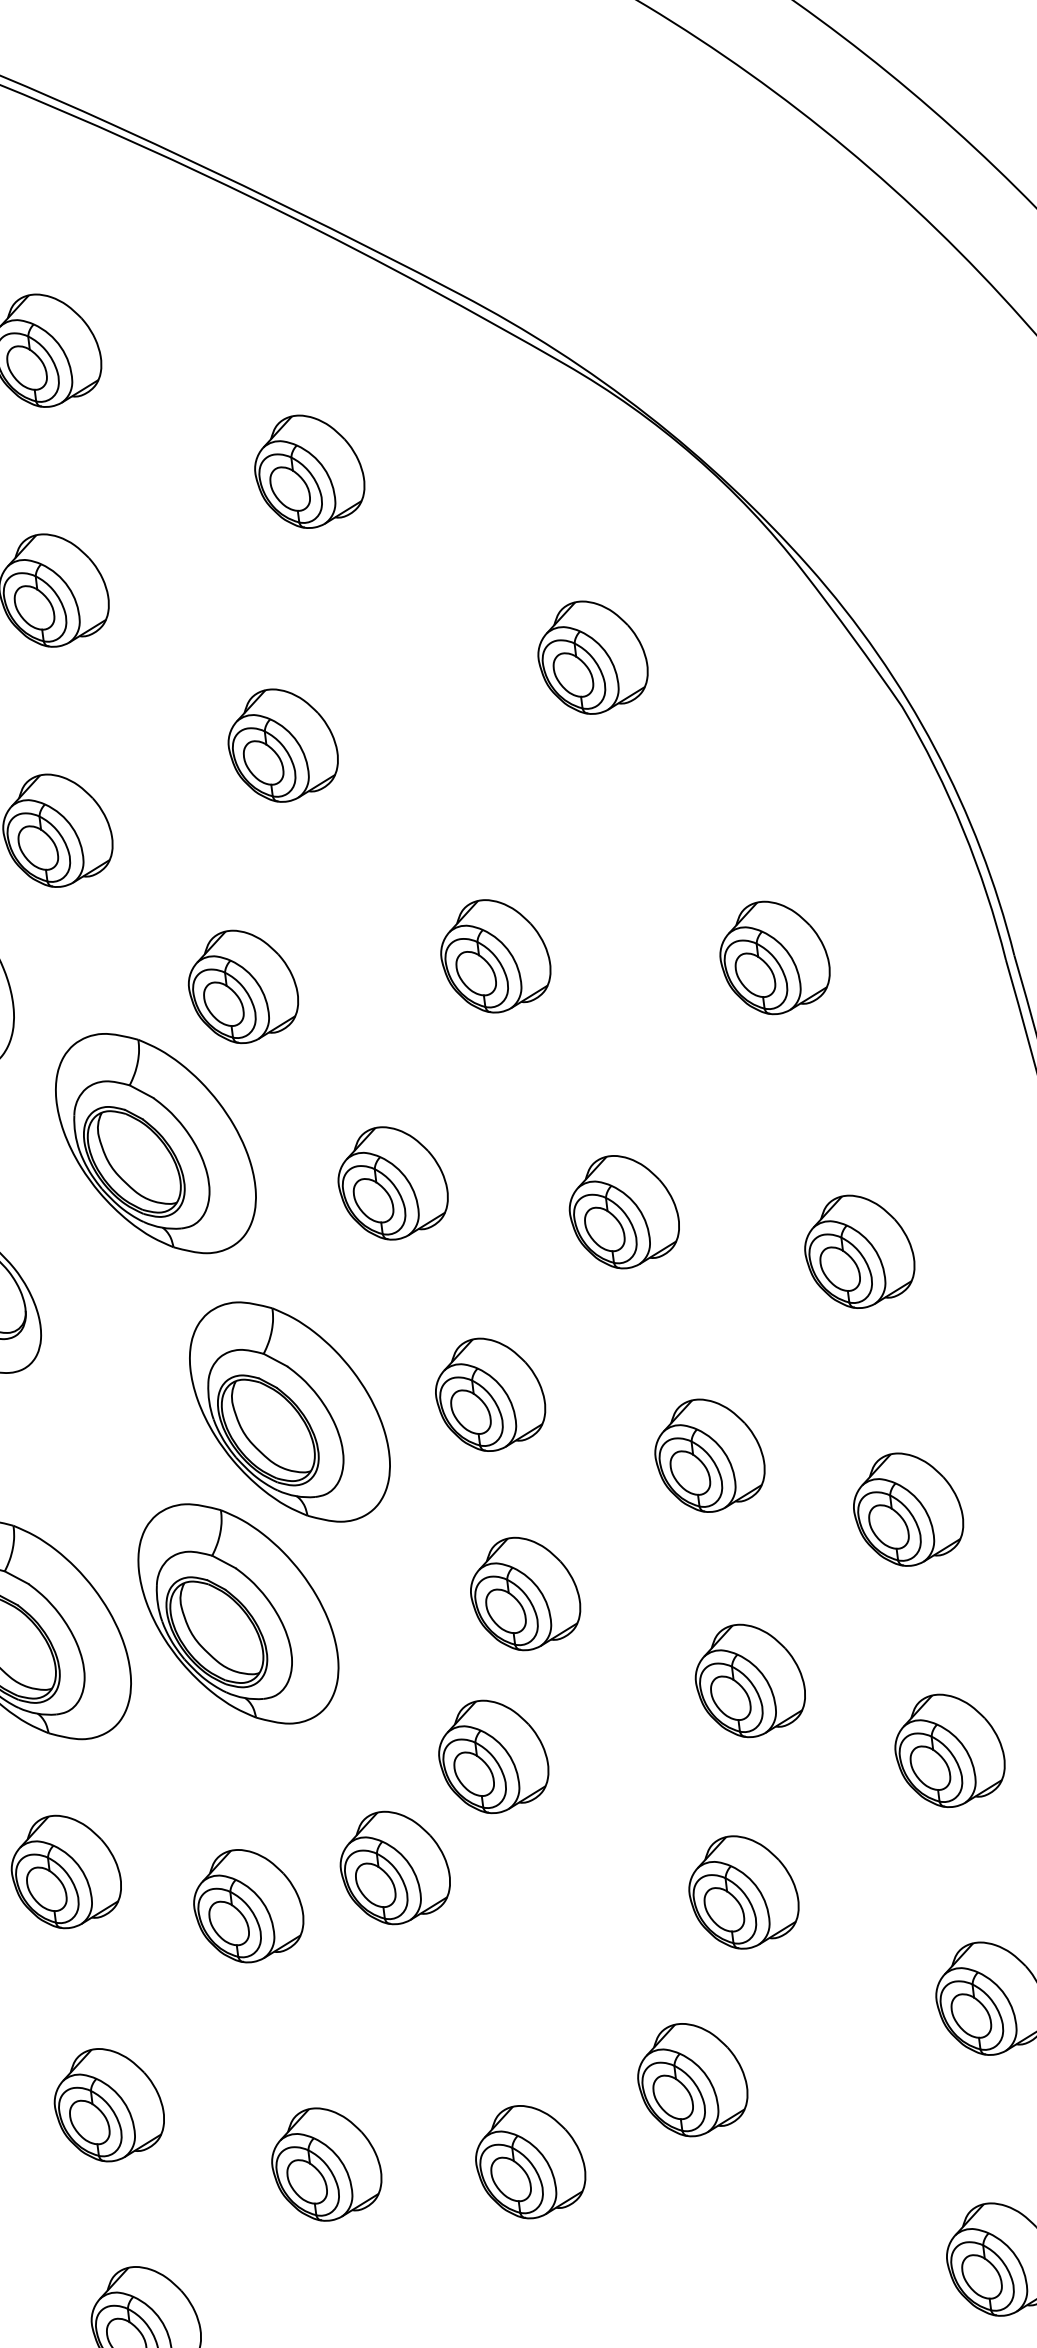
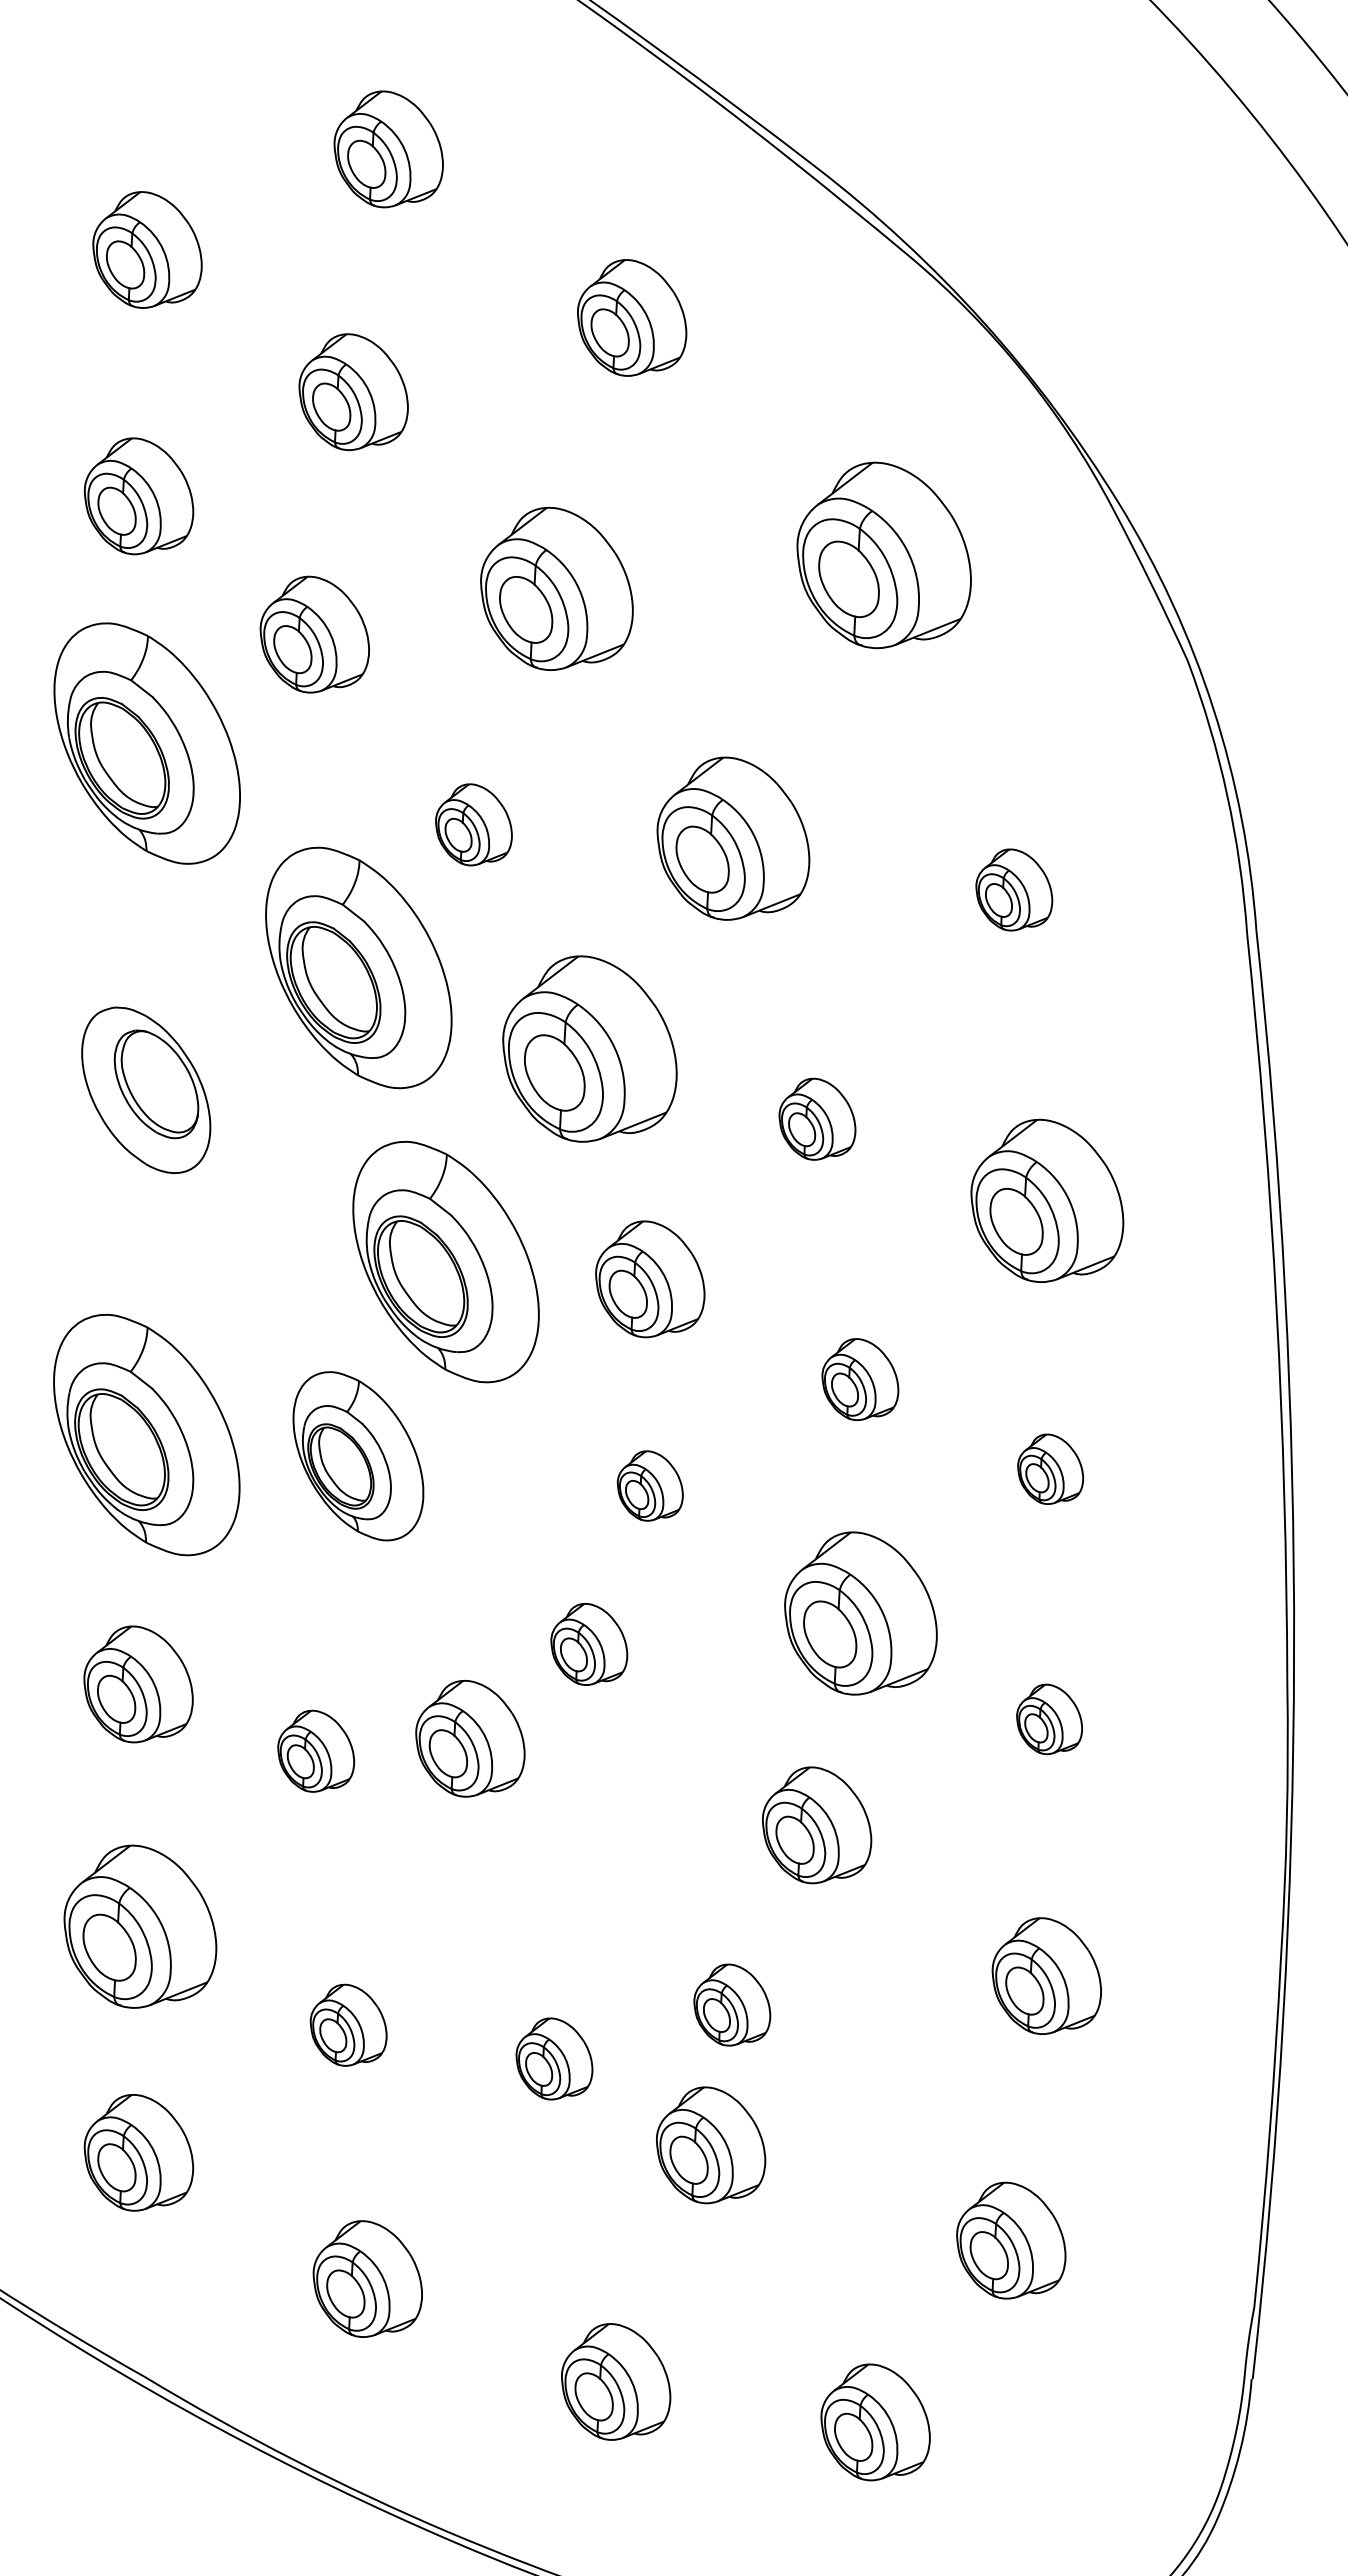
part: (592, 656) -> (884, 555), size x1.6
part: (281, 744) -> (556, 588), size x1.4
part: (494, 955) -> (733, 838), size x1.4
part: (774, 956) -> (1014, 889), size x0.7
part: (242, 985) -> (473, 824), size x0.7
part: (391, 1182) -> (589, 1049), size x1.6
part: (623, 1211) -> (817, 1119), size x0.7
part: (858, 1250) -> (1047, 1200), size x1.4
part: (709, 1454) -> (860, 1379), size x0.7
part: (907, 1509) -> (1050, 1469), size x0.6
part: (524, 1592) -> (650, 1485), size x0.6
part: (238, 1614) -> (358, 1456), size x0.7
part: (749, 1680) -> (861, 1613), size x1.4
part: (948, 1750) -> (1049, 1719), size x0.6
part: (493, 1756) -> (589, 1644), size x0.7
part: (248, 1905) -> (316, 1751), size x0.7
part: (691, 2078) -> (732, 2004), size x0.7
part: (108, 2104) -> (140, 1926), size x1.4
part: (529, 2160) -> (554, 2058), size x0.7
part: (325, 2164) -> (348, 2025), size x0.7
part: (695, 2218) -> (711, 2145), added

